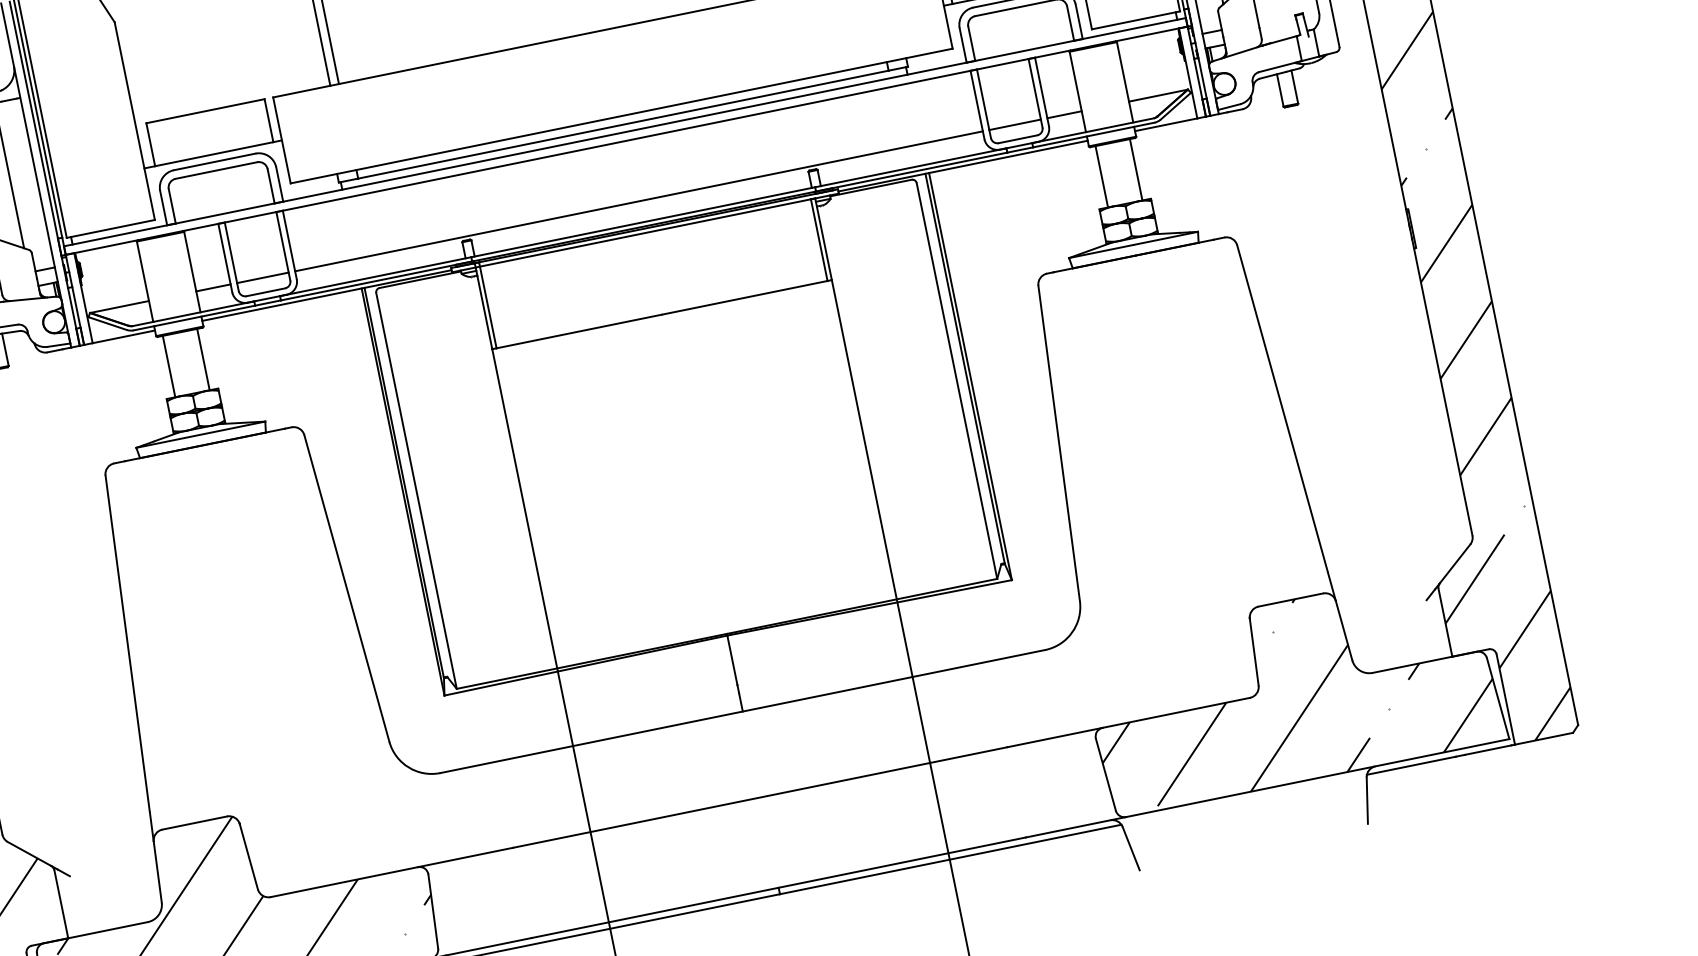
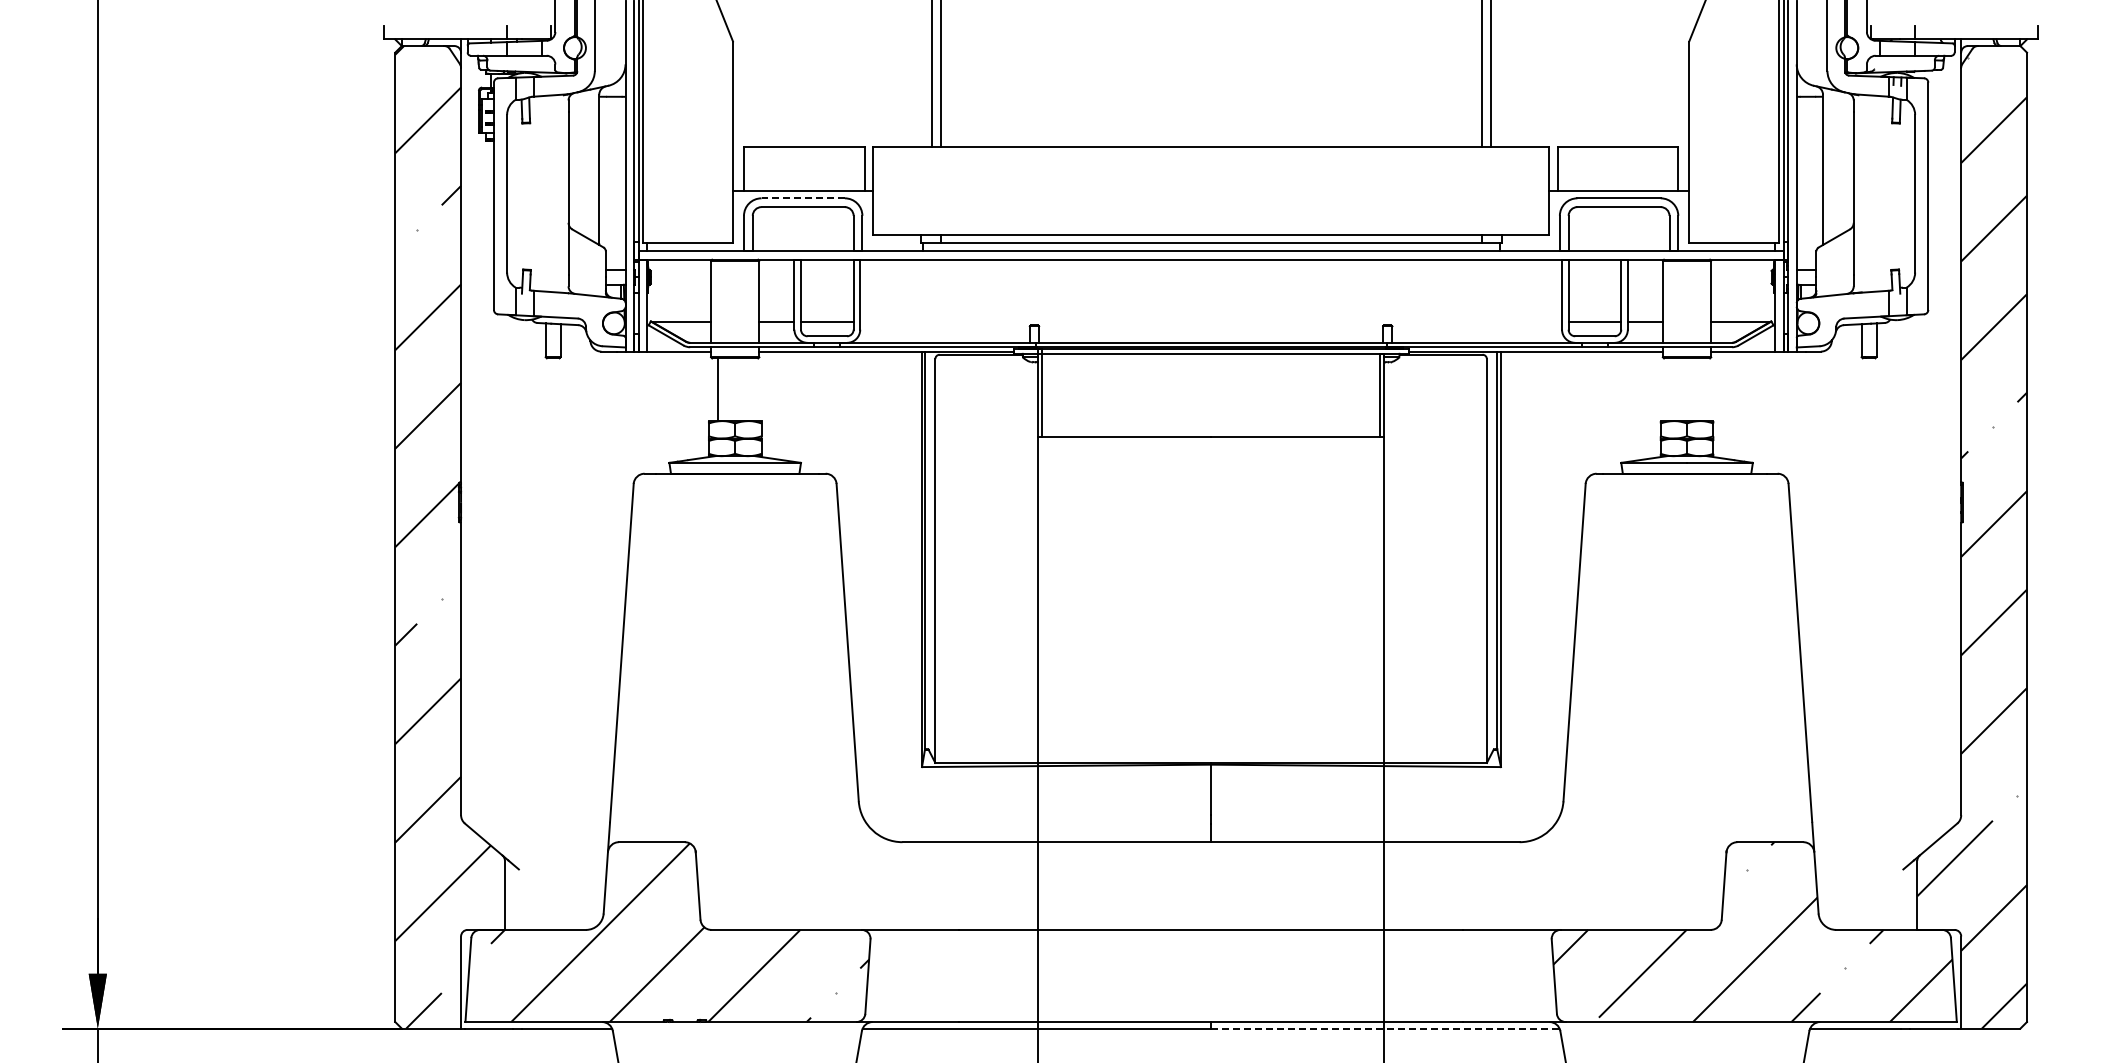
line: (215, 162) -> (803, 198), solid -> dashed
line: (1136, 169) -> (1704, 389), removed
line: (1101, 176) -> (1669, 389), removed
line: (639, 201) -> (1211, 321), removed
line: (203, 359) -> (752, 389), removed
line: (950, 859) -> (1385, 1028), solid -> dashed

